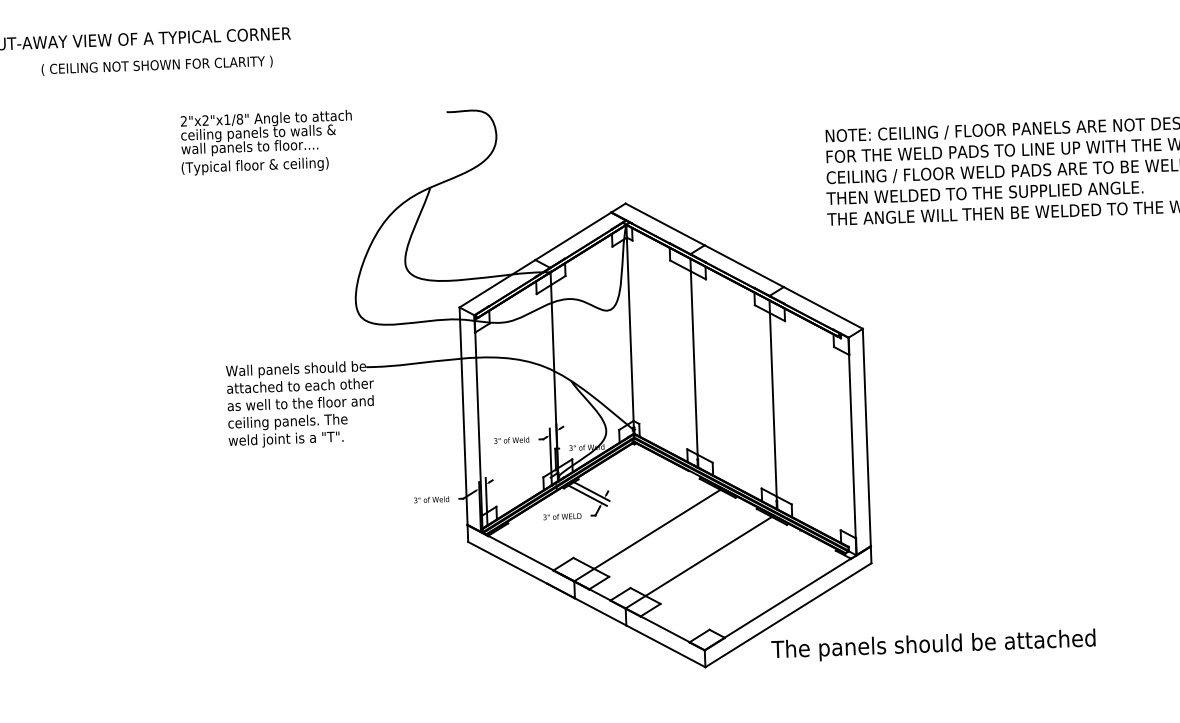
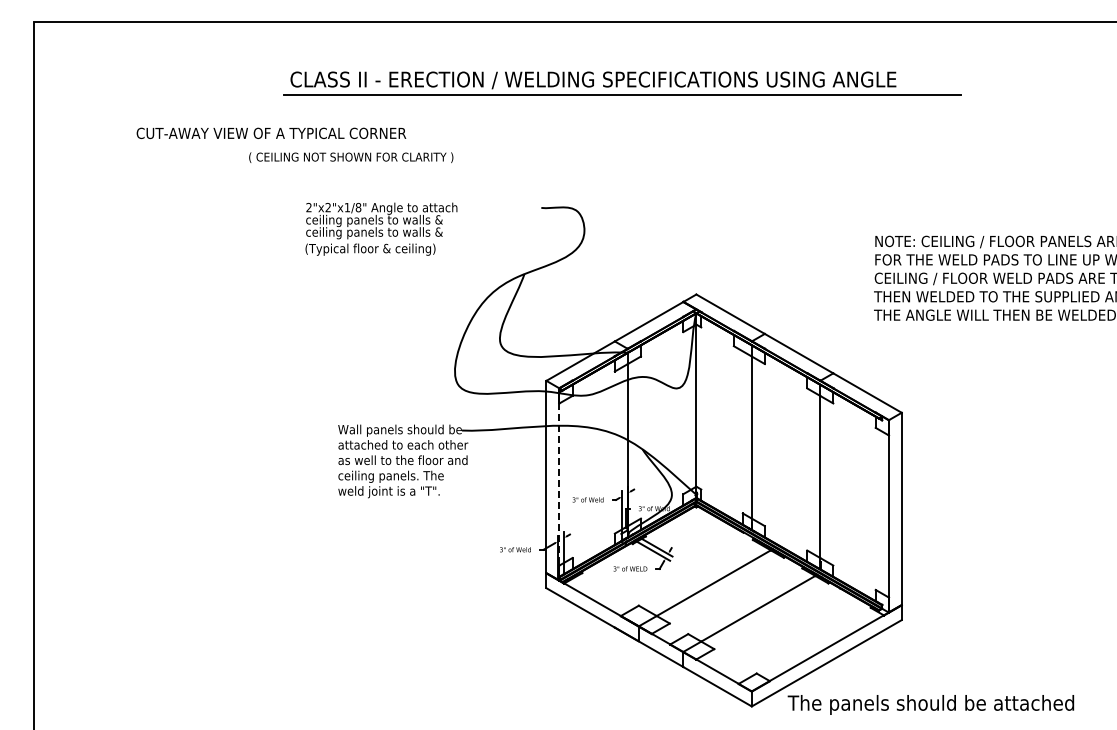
text: (157, 65) -> (351, 157), moved
text: (259, 147) -> (374, 233), wall panels to floor.... -> ceiling panels to walls &
line: (478, 425) -> (559, 485), solid -> dashed
text: (933, 645) -> (930, 704), moved

